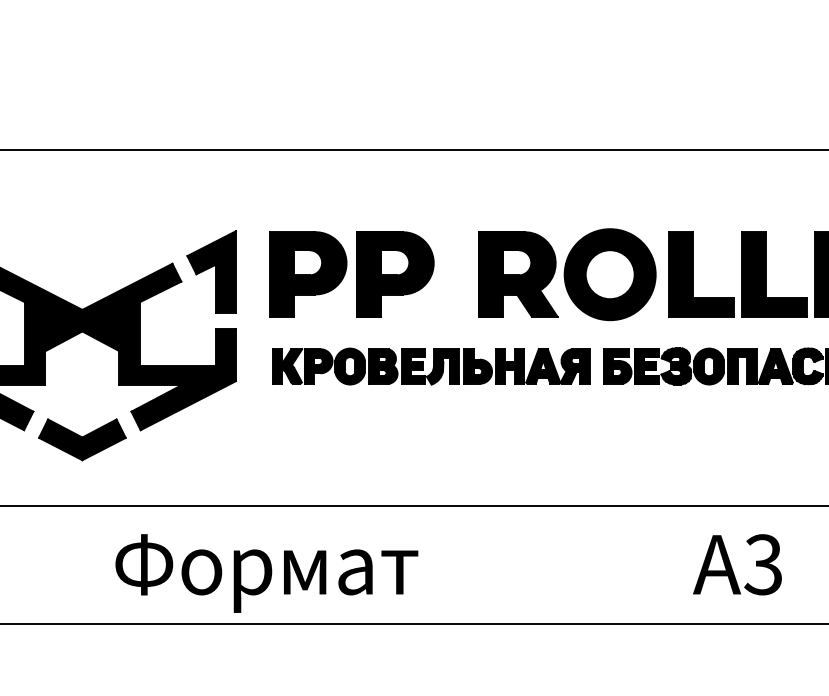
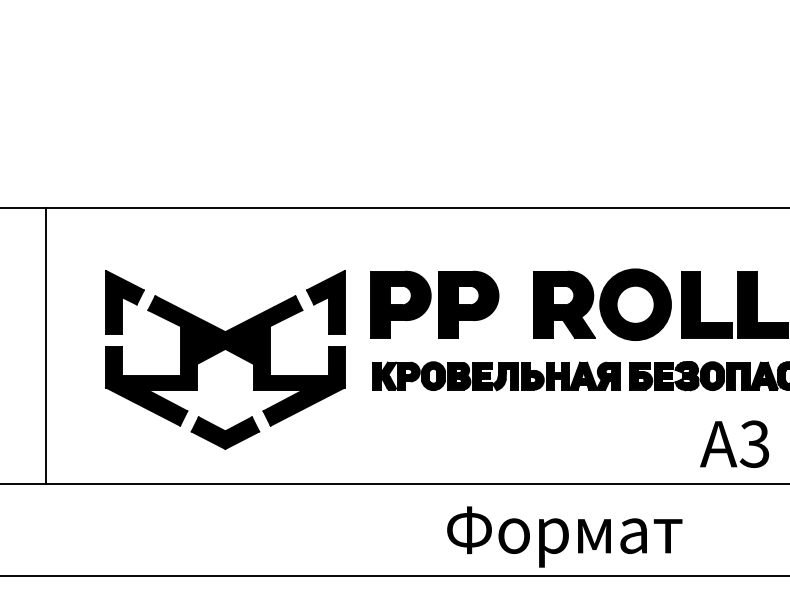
text: (737, 563) -> (734, 443), moved
text: (266, 572) -> (564, 536), moved

